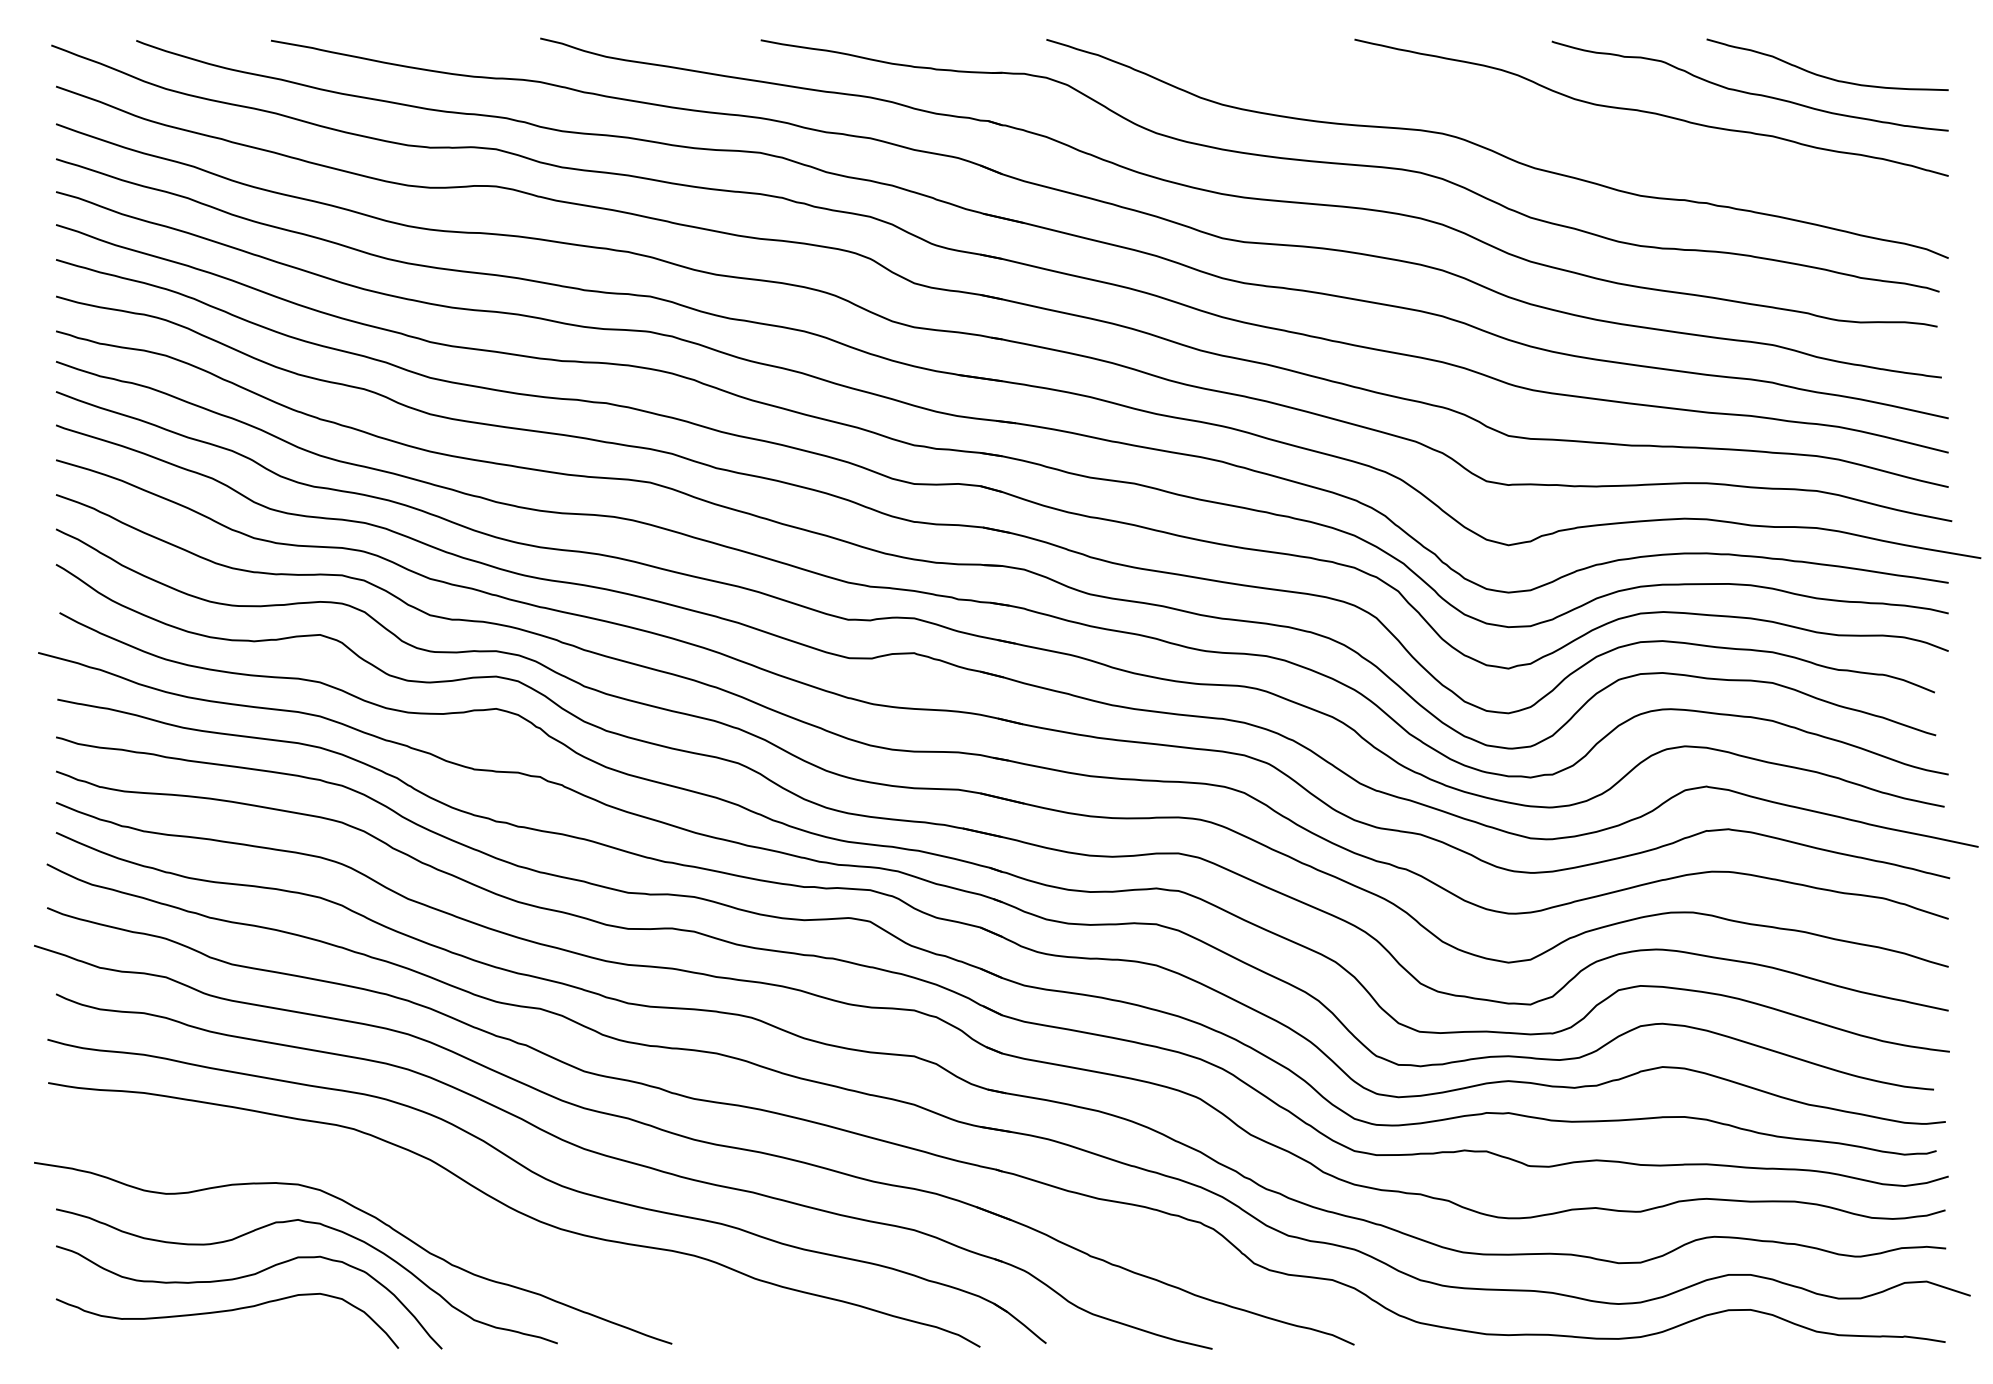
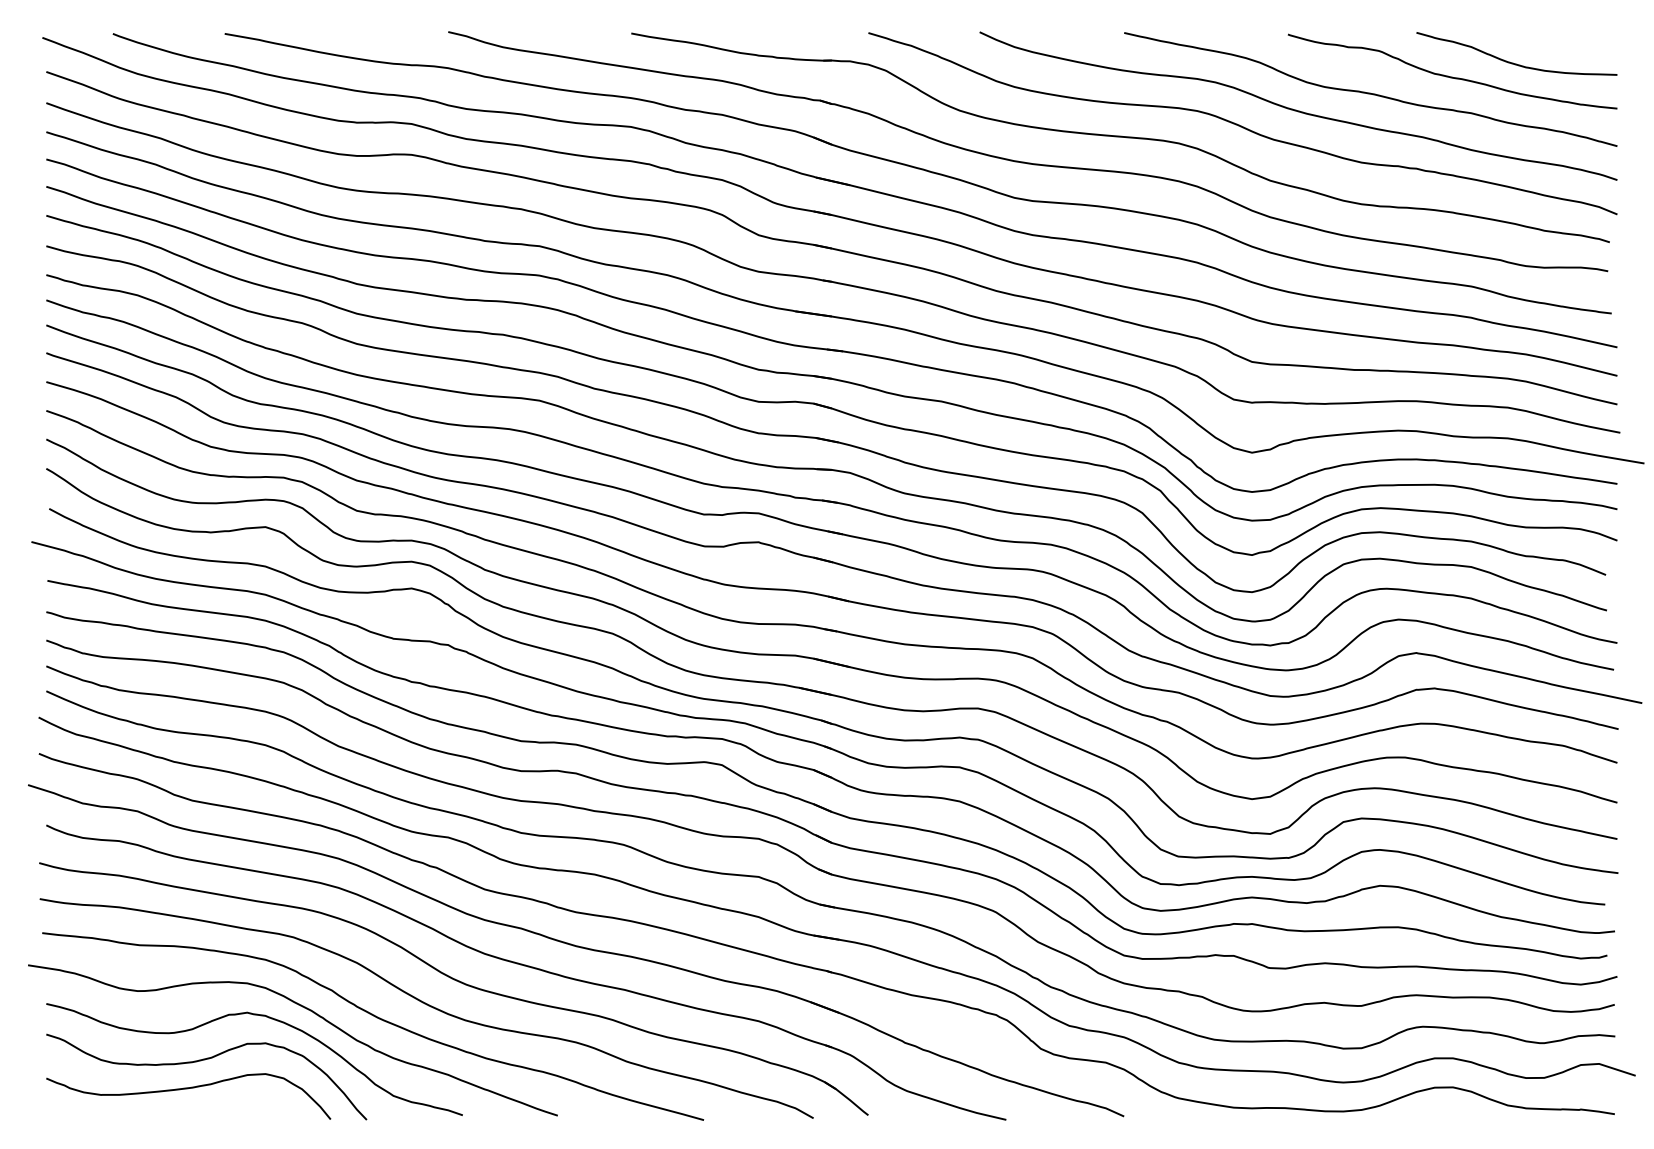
curve: (1563, 132) -> (1297, 110), added
curve: (454, 1226) -> (377, 1018), added

